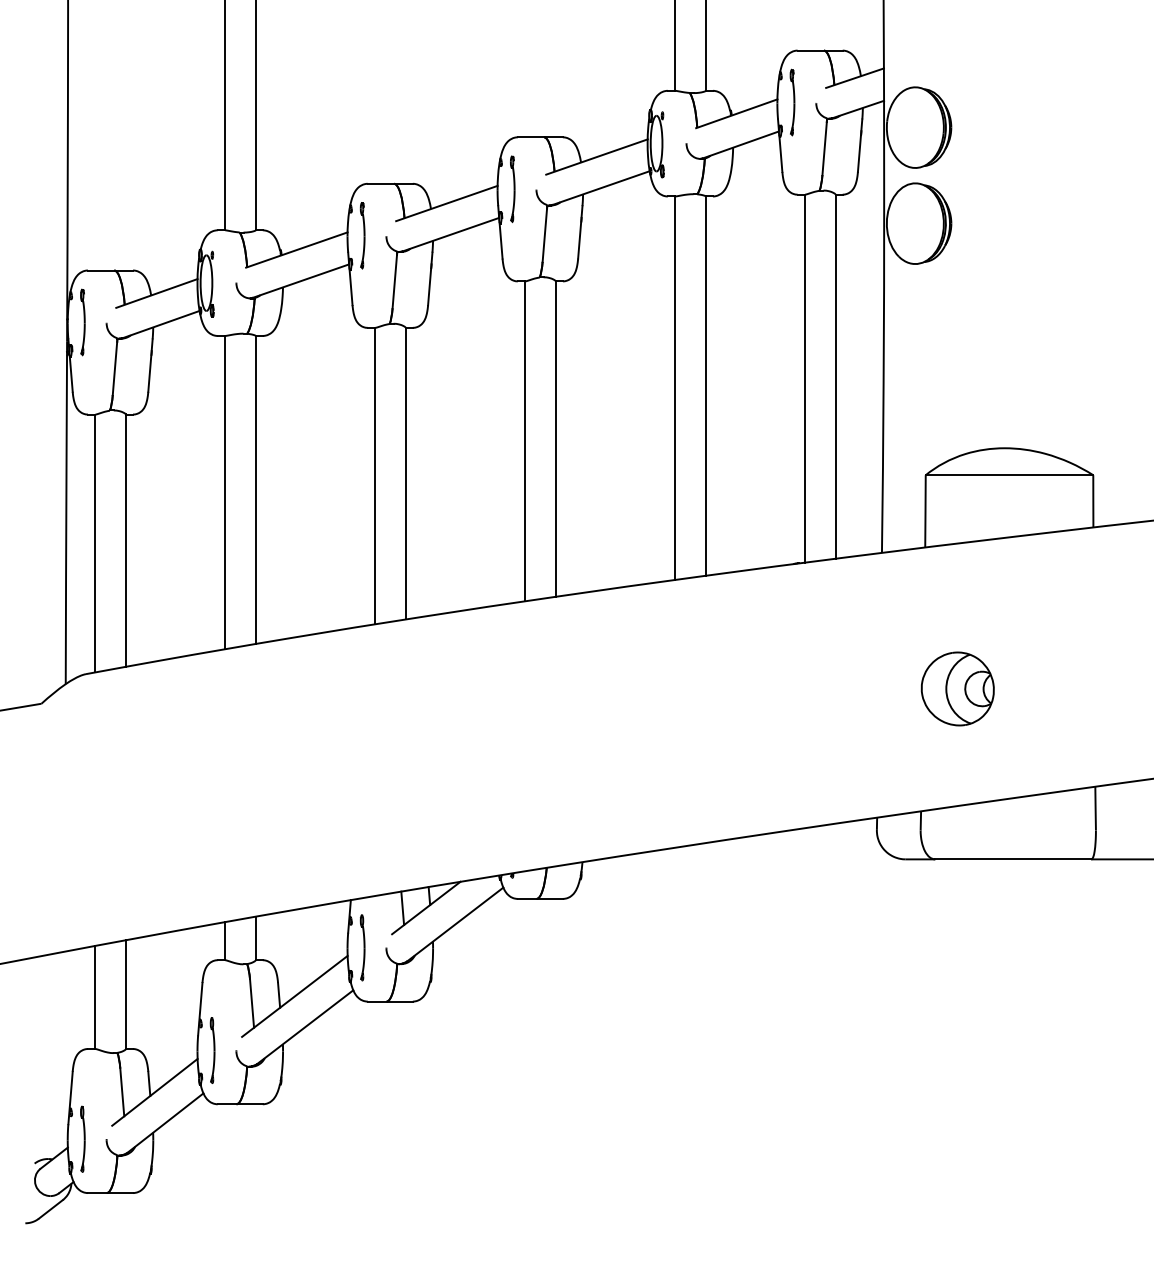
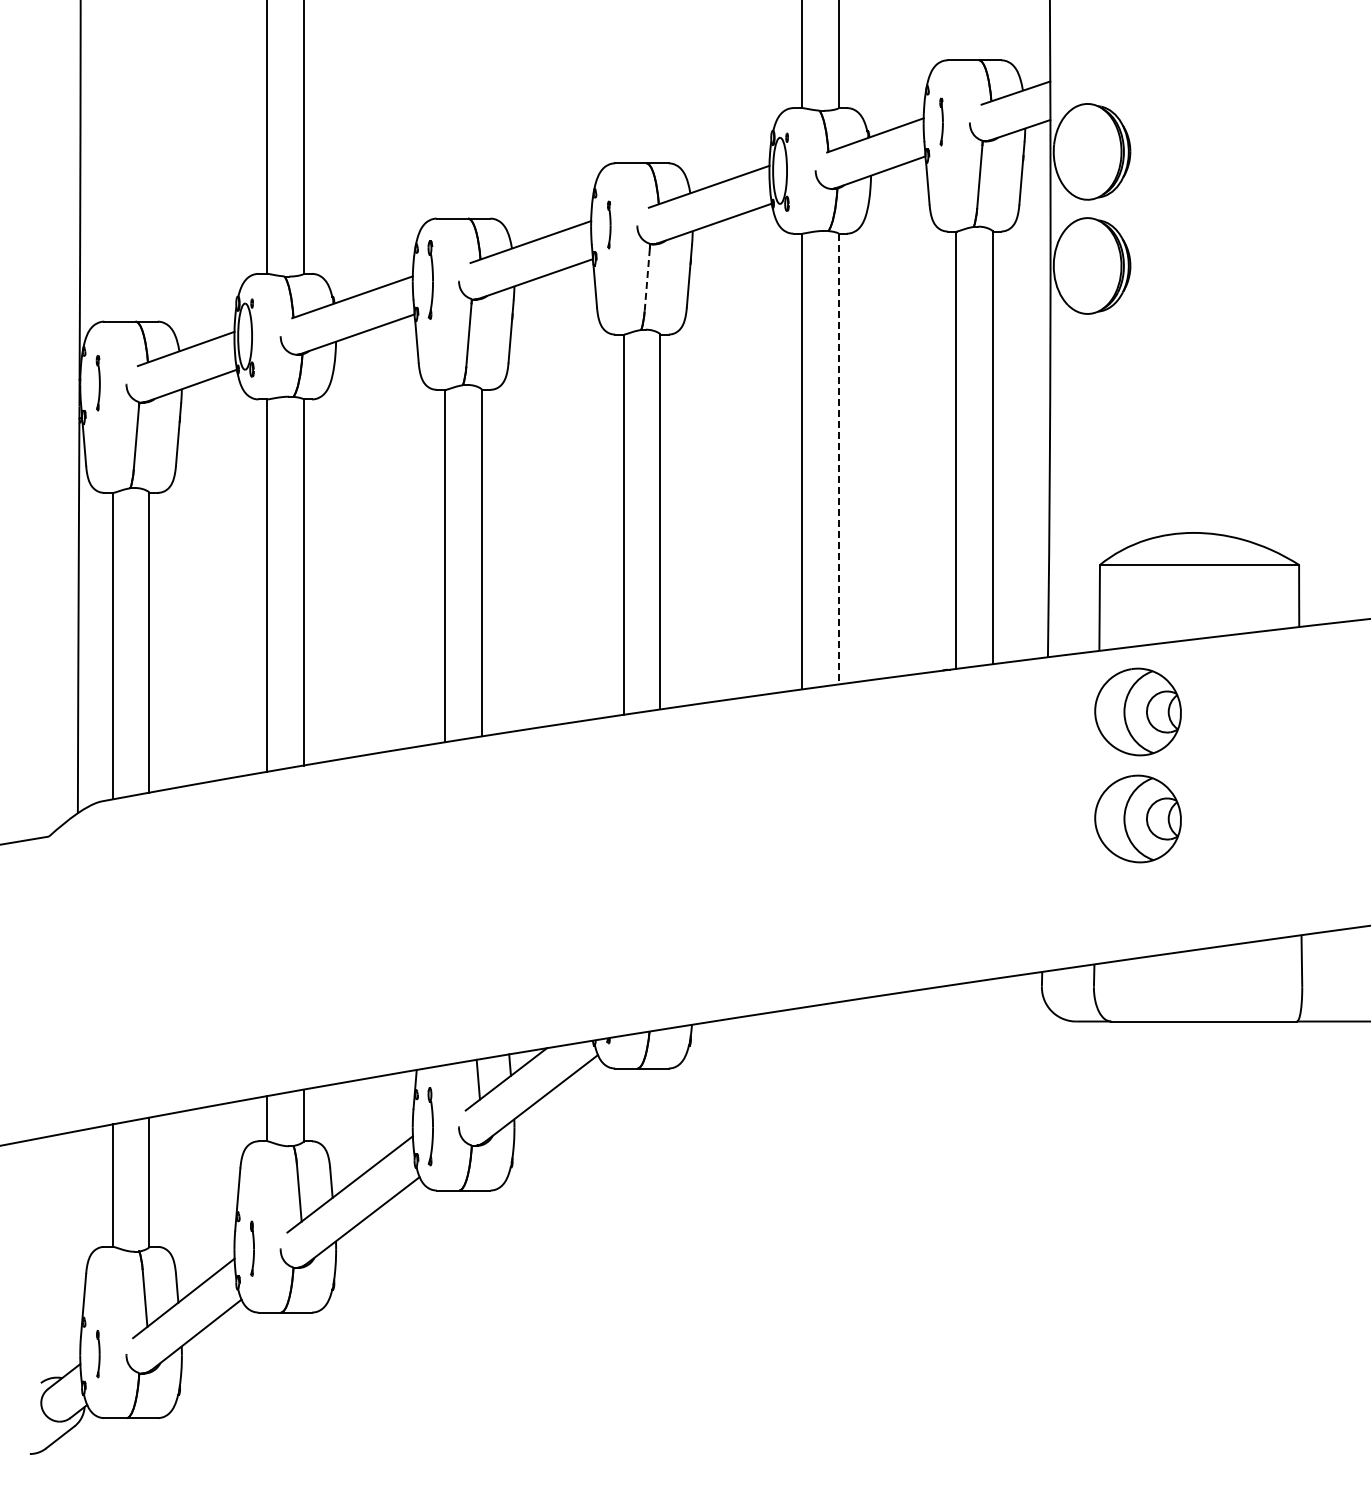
part: (792, 102) -> (941, 121), size x0.6
part: (513, 188) -> (609, 224), size x0.6
line: (545, 235) -> (647, 280), solid -> dashed
part: (83, 321) -> (98, 382), size x0.7
line: (705, 386) -> (838, 459), solid -> dashed
part: (957, 598) -> (1137, 711), added
part: (212, 1050) -> (252, 1248), size x0.7
part: (83, 1138) -> (98, 1353), size x0.6

